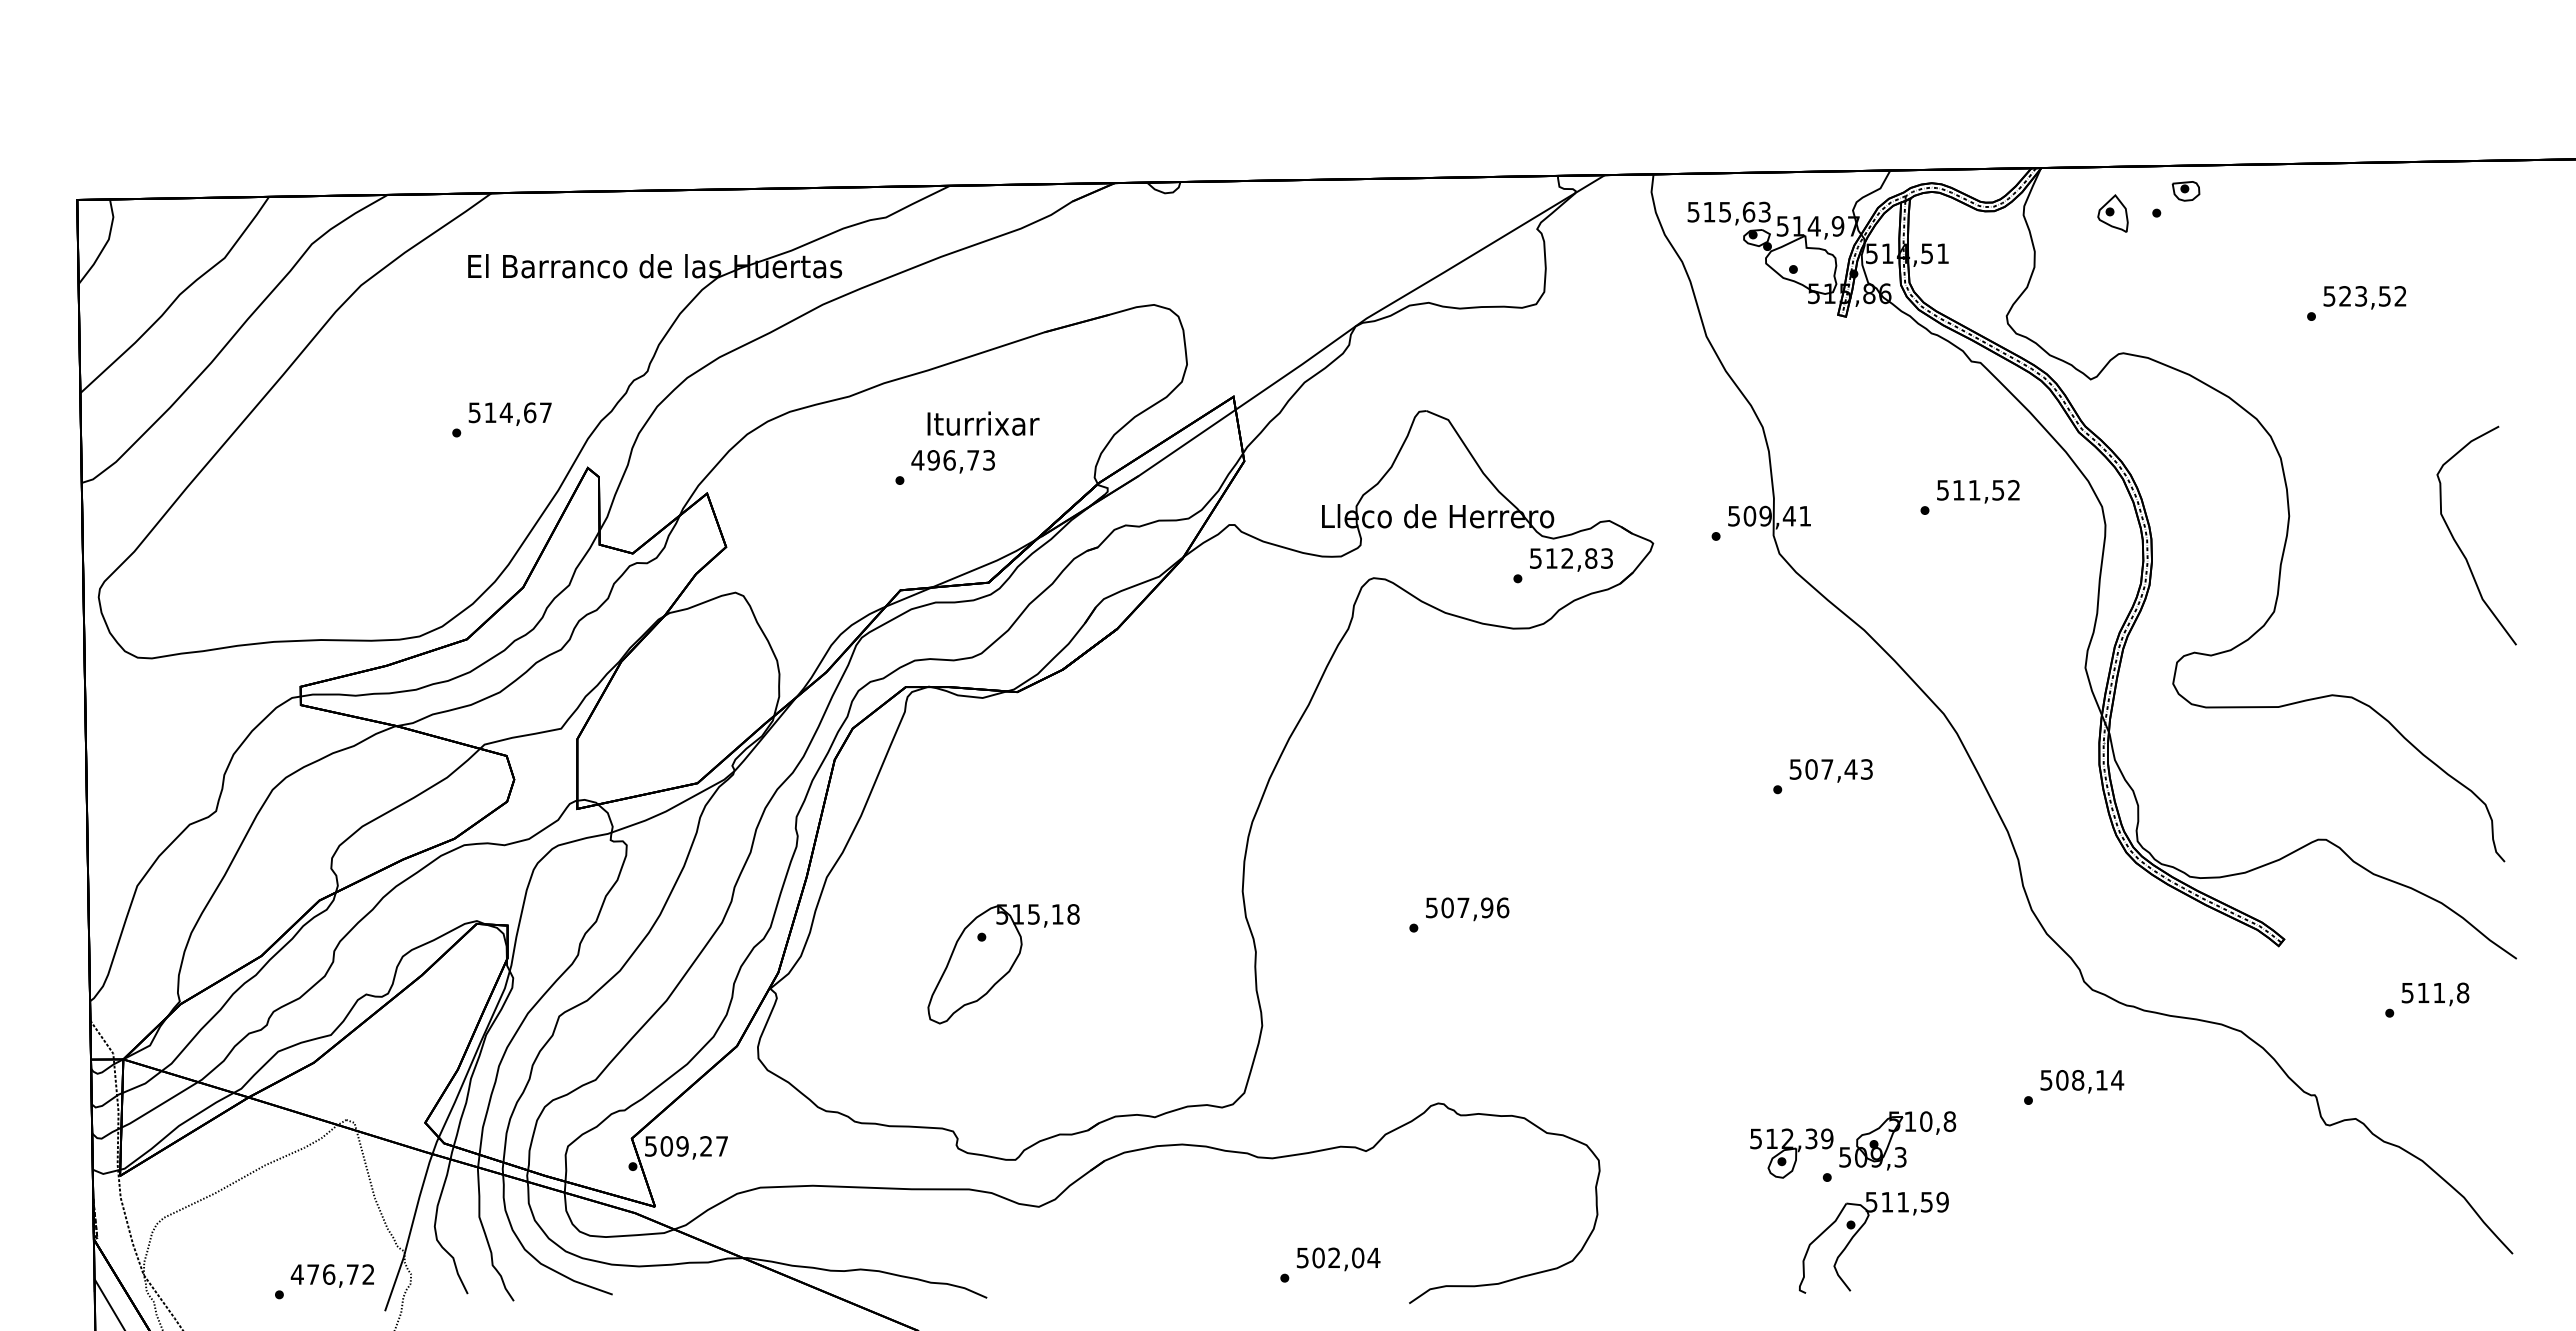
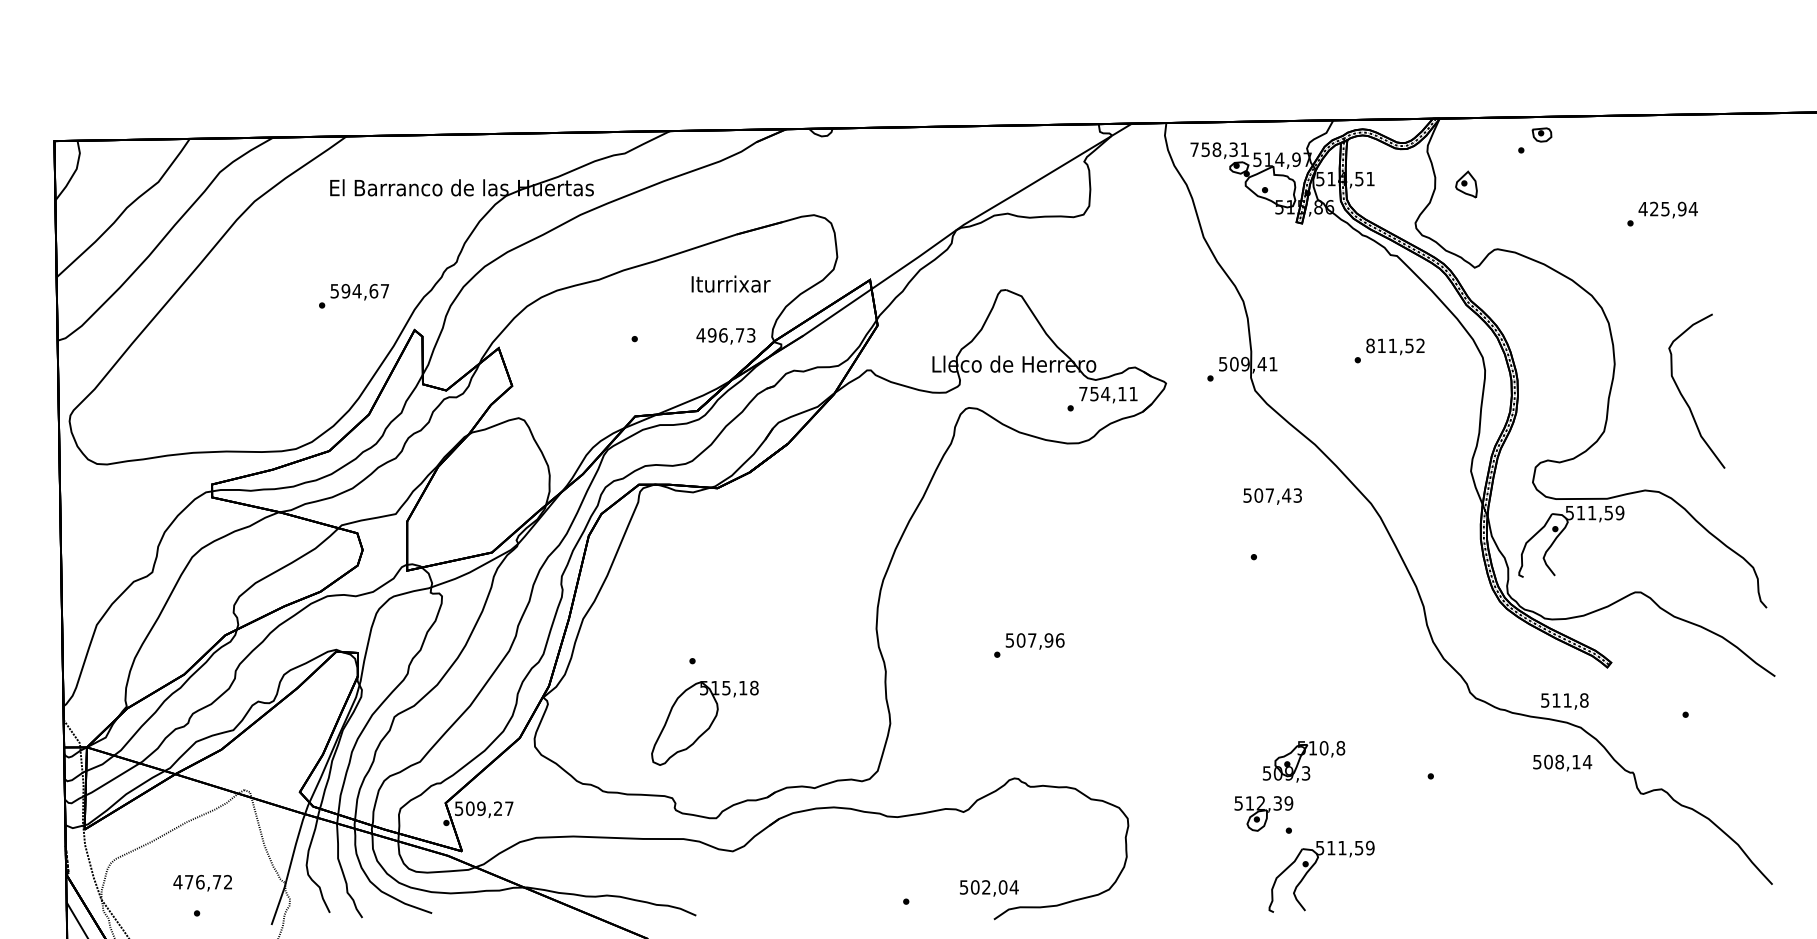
text: (1728, 211) -> (1219, 149), 515,63 -> 758,31
part: (2112, 213) -> (1466, 184), moved
text: (2365, 296) -> (1668, 209), 523,52 -> 425,94
text: (490, 412) -> (345, 291), 514,67 -> 594,67
text: (983, 423) -> (731, 283), moved
text: (952, 461) -> (725, 336), moved
text: (1942, 490) -> (1370, 346), 511,52 -> 811,52
curve: (2460, 547) -> (1685, 399), moved
text: (1571, 558) -> (1108, 394), 512,83 -> 754,11
part: (2211, 758) -> (1559, 535), added
text: (1830, 770) -> (1272, 496), moved
part: (1003, 964) -> (704, 723), moved
text: (2435, 994) -> (1564, 701), moved
text: (2082, 1081) -> (1562, 762), moved
part: (1897, 1140) -> (1303, 761), moved
text: (1338, 1259) -> (989, 888), moved
text: (331, 1275) -> (202, 882), moved

